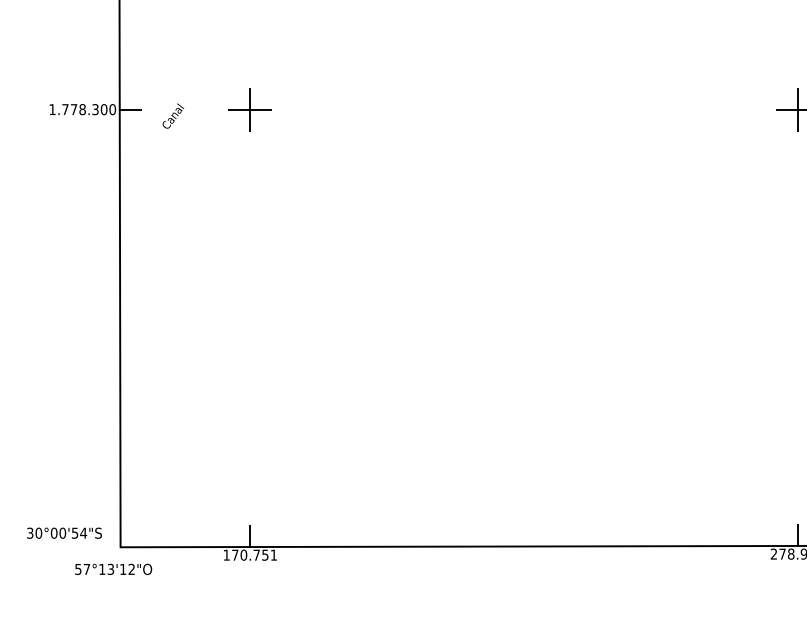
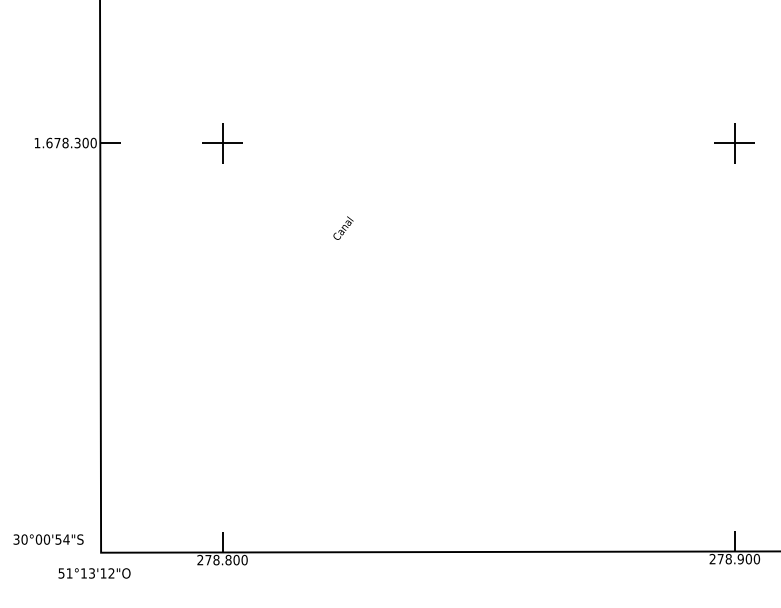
text: (65, 108) -> (49, 142), 1.778.300 -> 1.678.300
text: (173, 115) -> (343, 227), moved
text: (250, 554) -> (222, 559), 170.751 -> 278.800
text: (86, 569) -> (69, 573), 57°13'12"O -> 51°13'12"O

